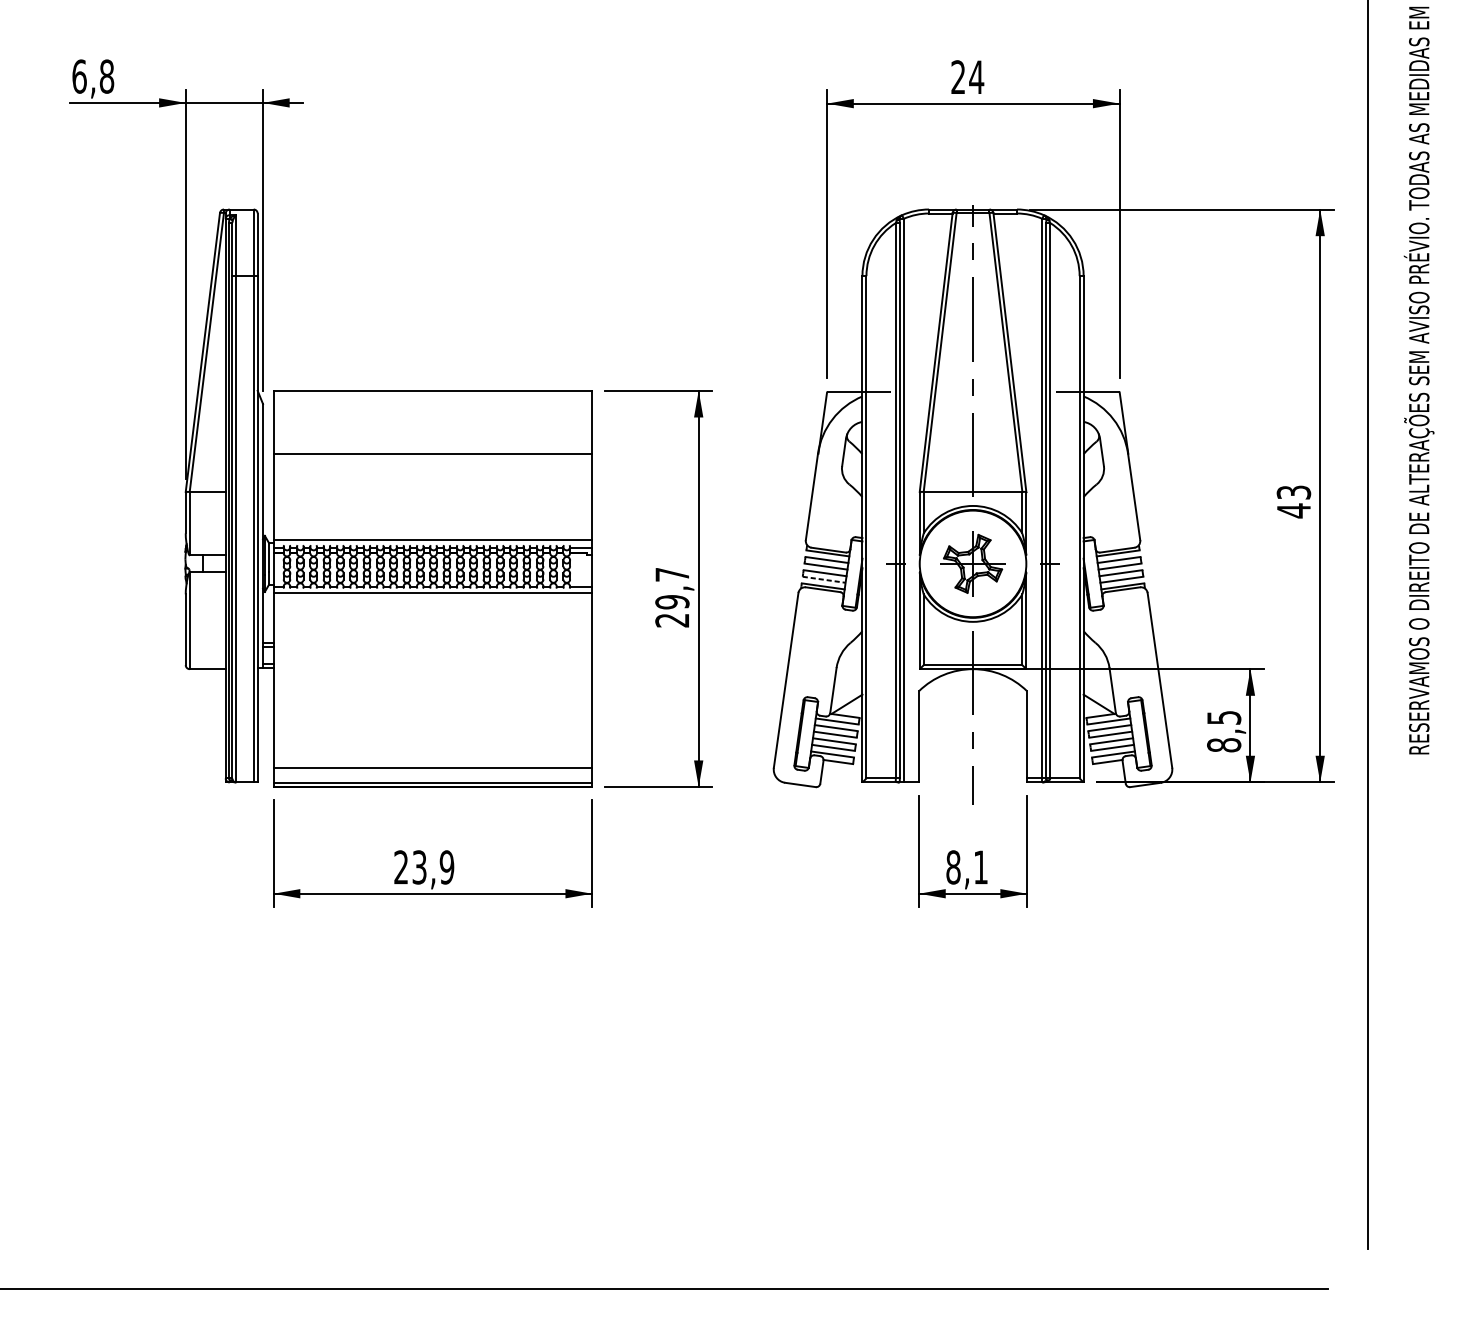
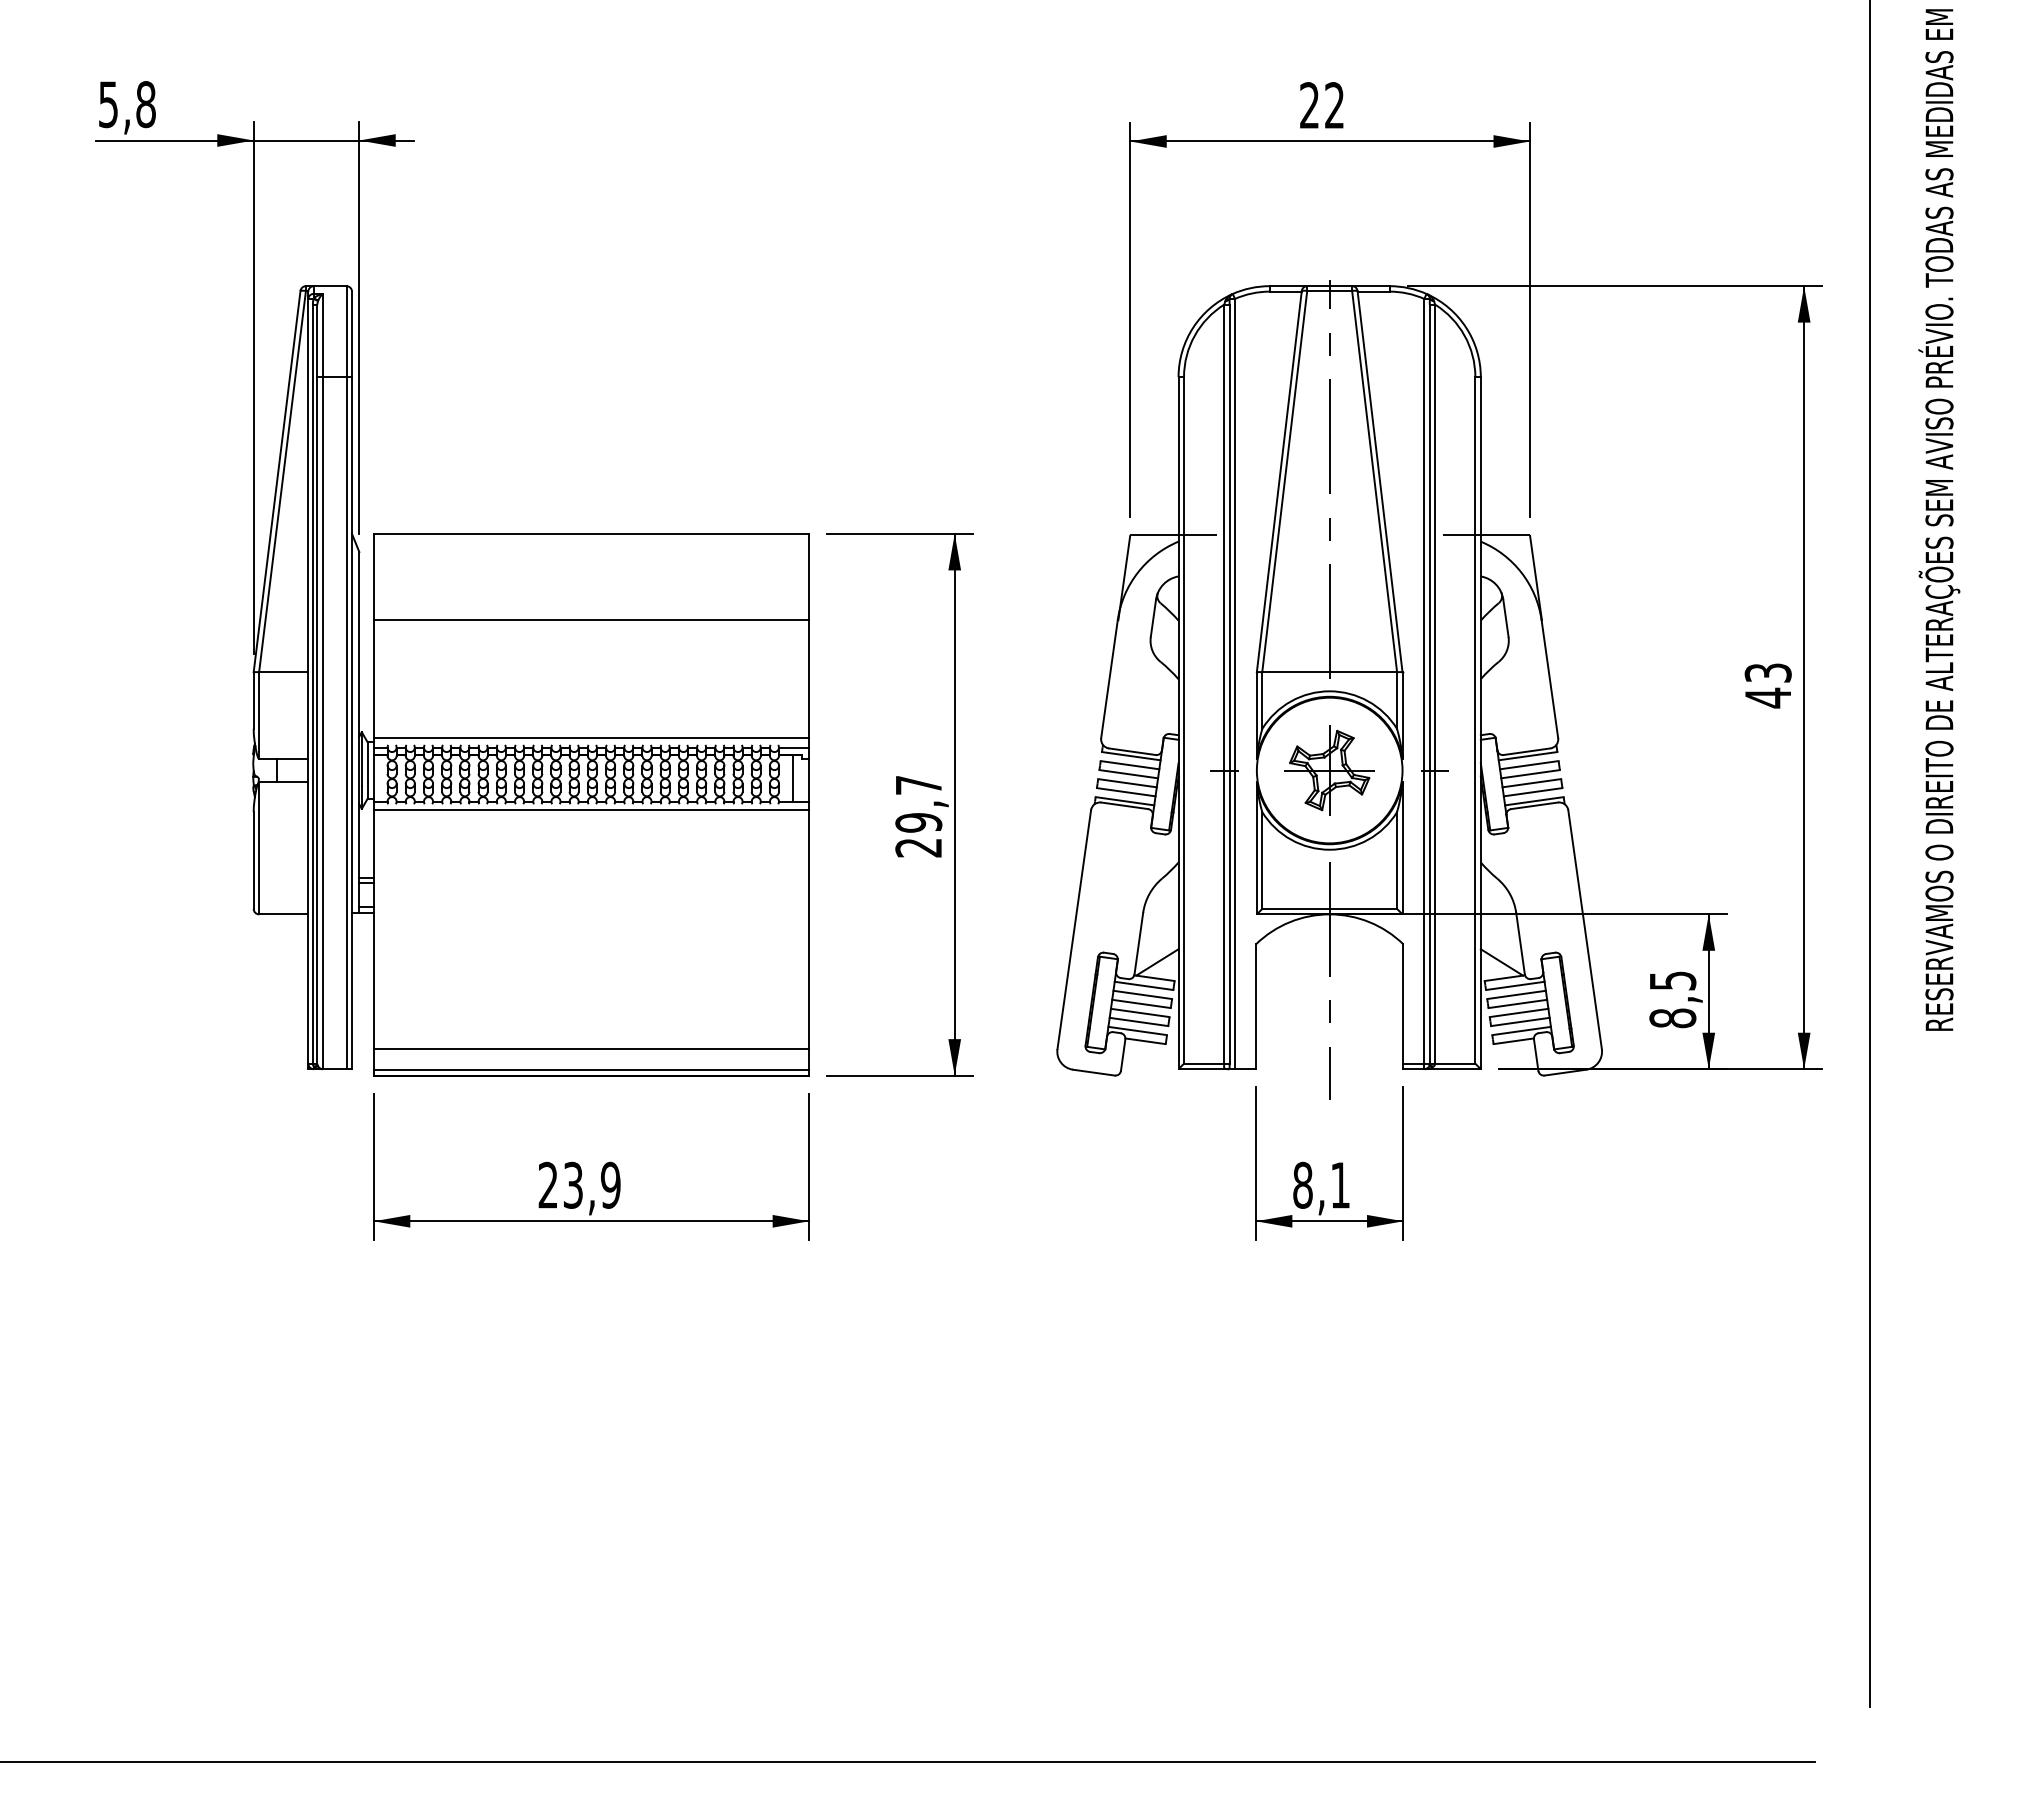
text: (79, 76) -> (108, 104), 6,8 -> 5,8
text: (976, 77) -> (1334, 105), 24 -> 22
line: (579, 569) -> (792, 778), added
line: (824, 579) -> (1126, 792), dashed -> solid

